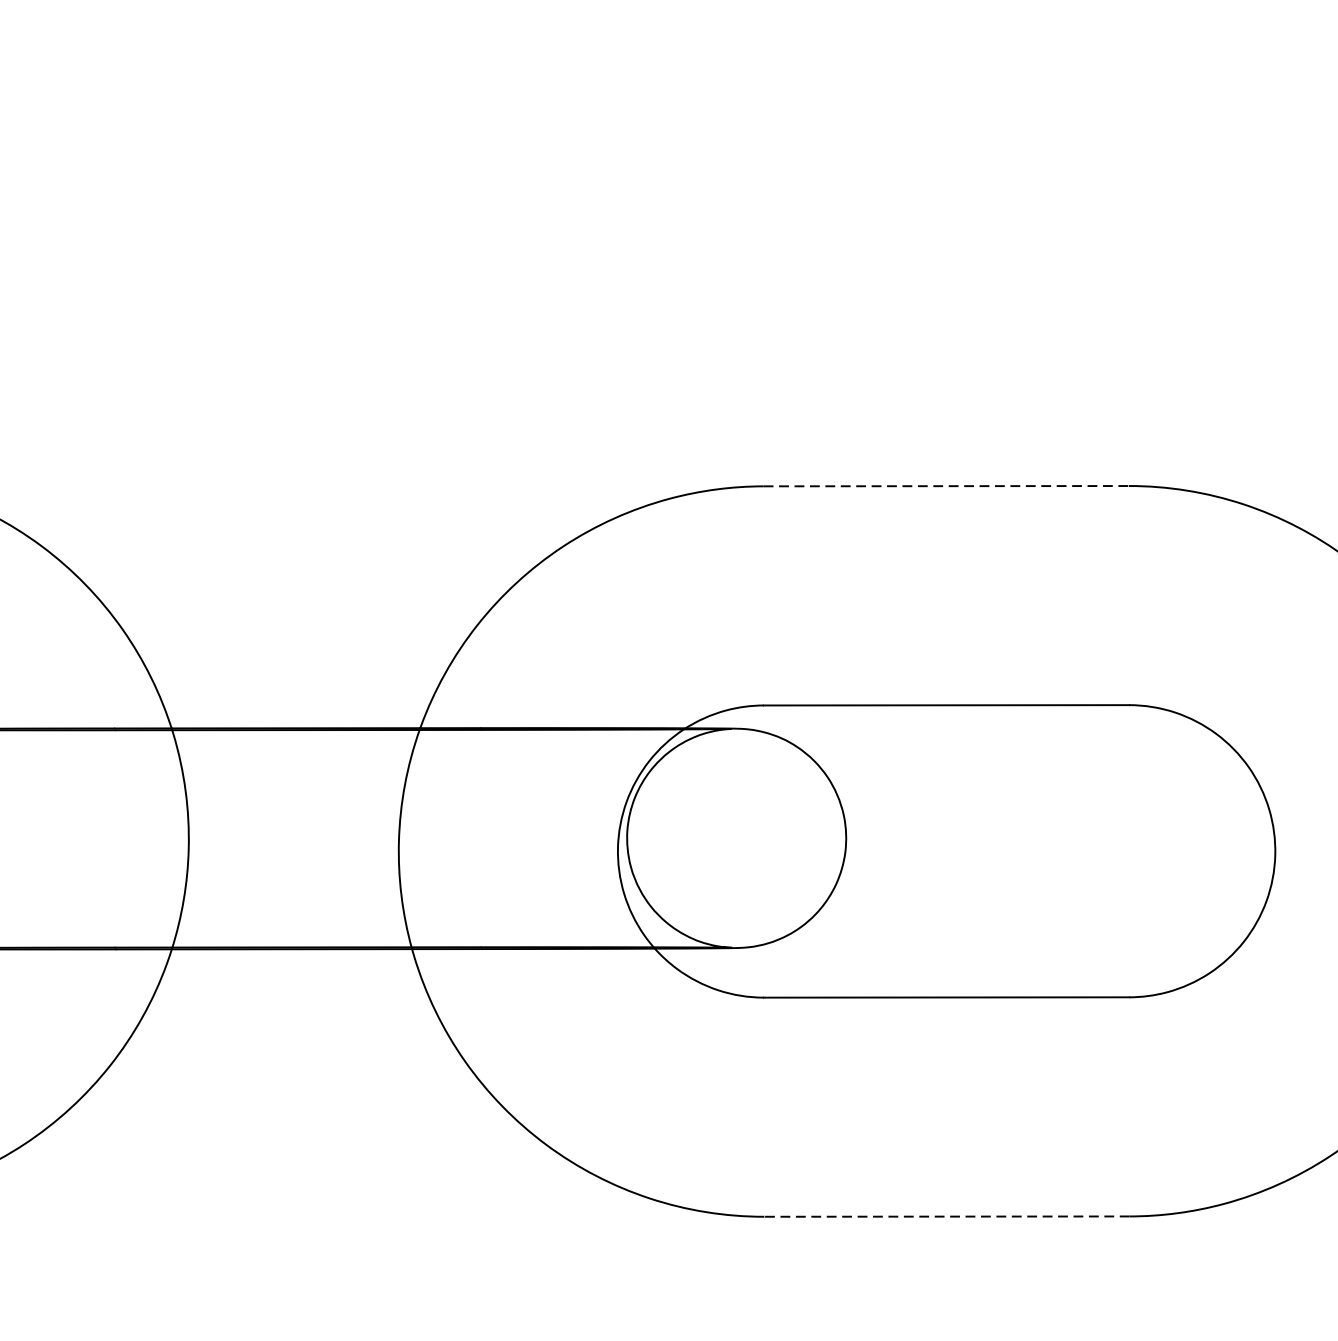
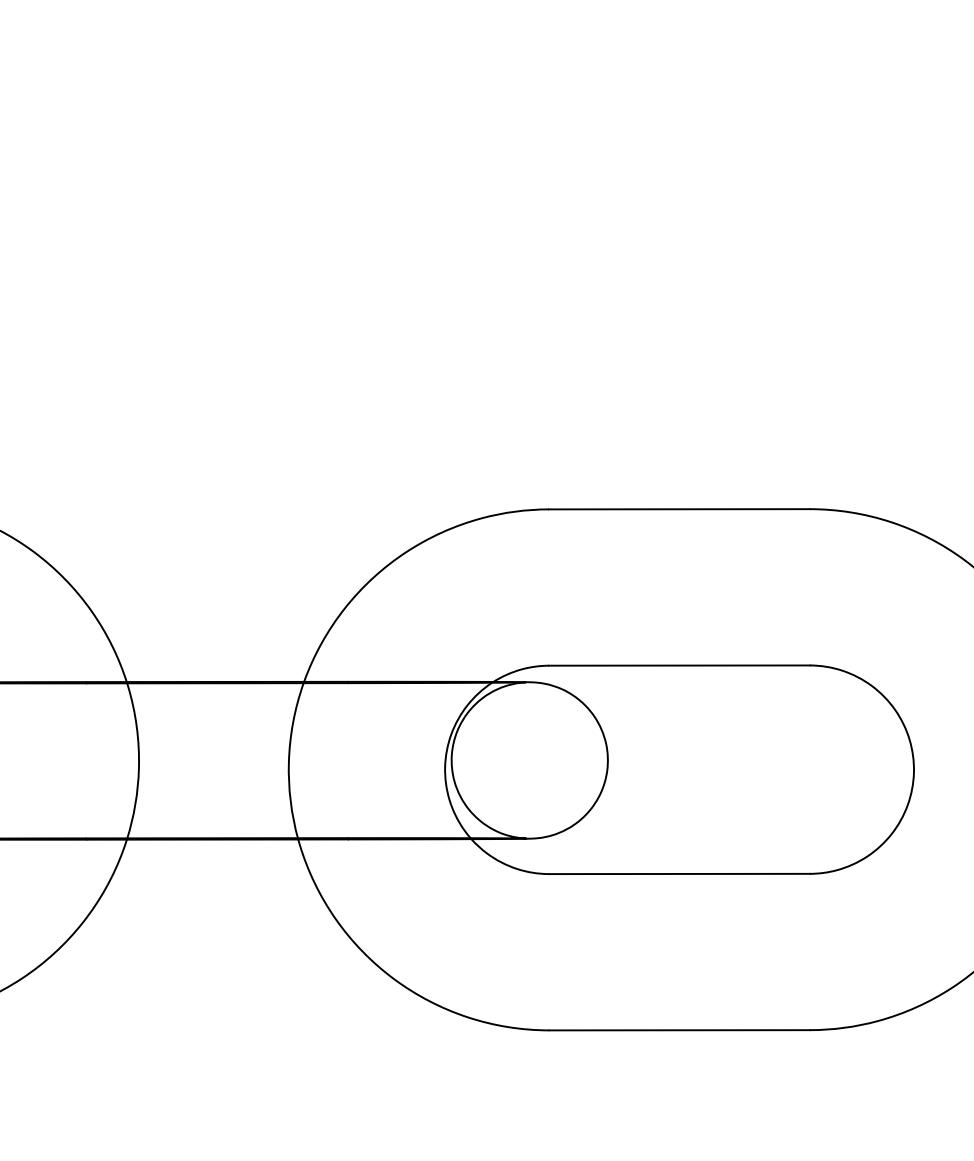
line: (946, 486) -> (679, 509), dashed -> solid
line: (946, 1216) -> (679, 1030), dashed -> solid

